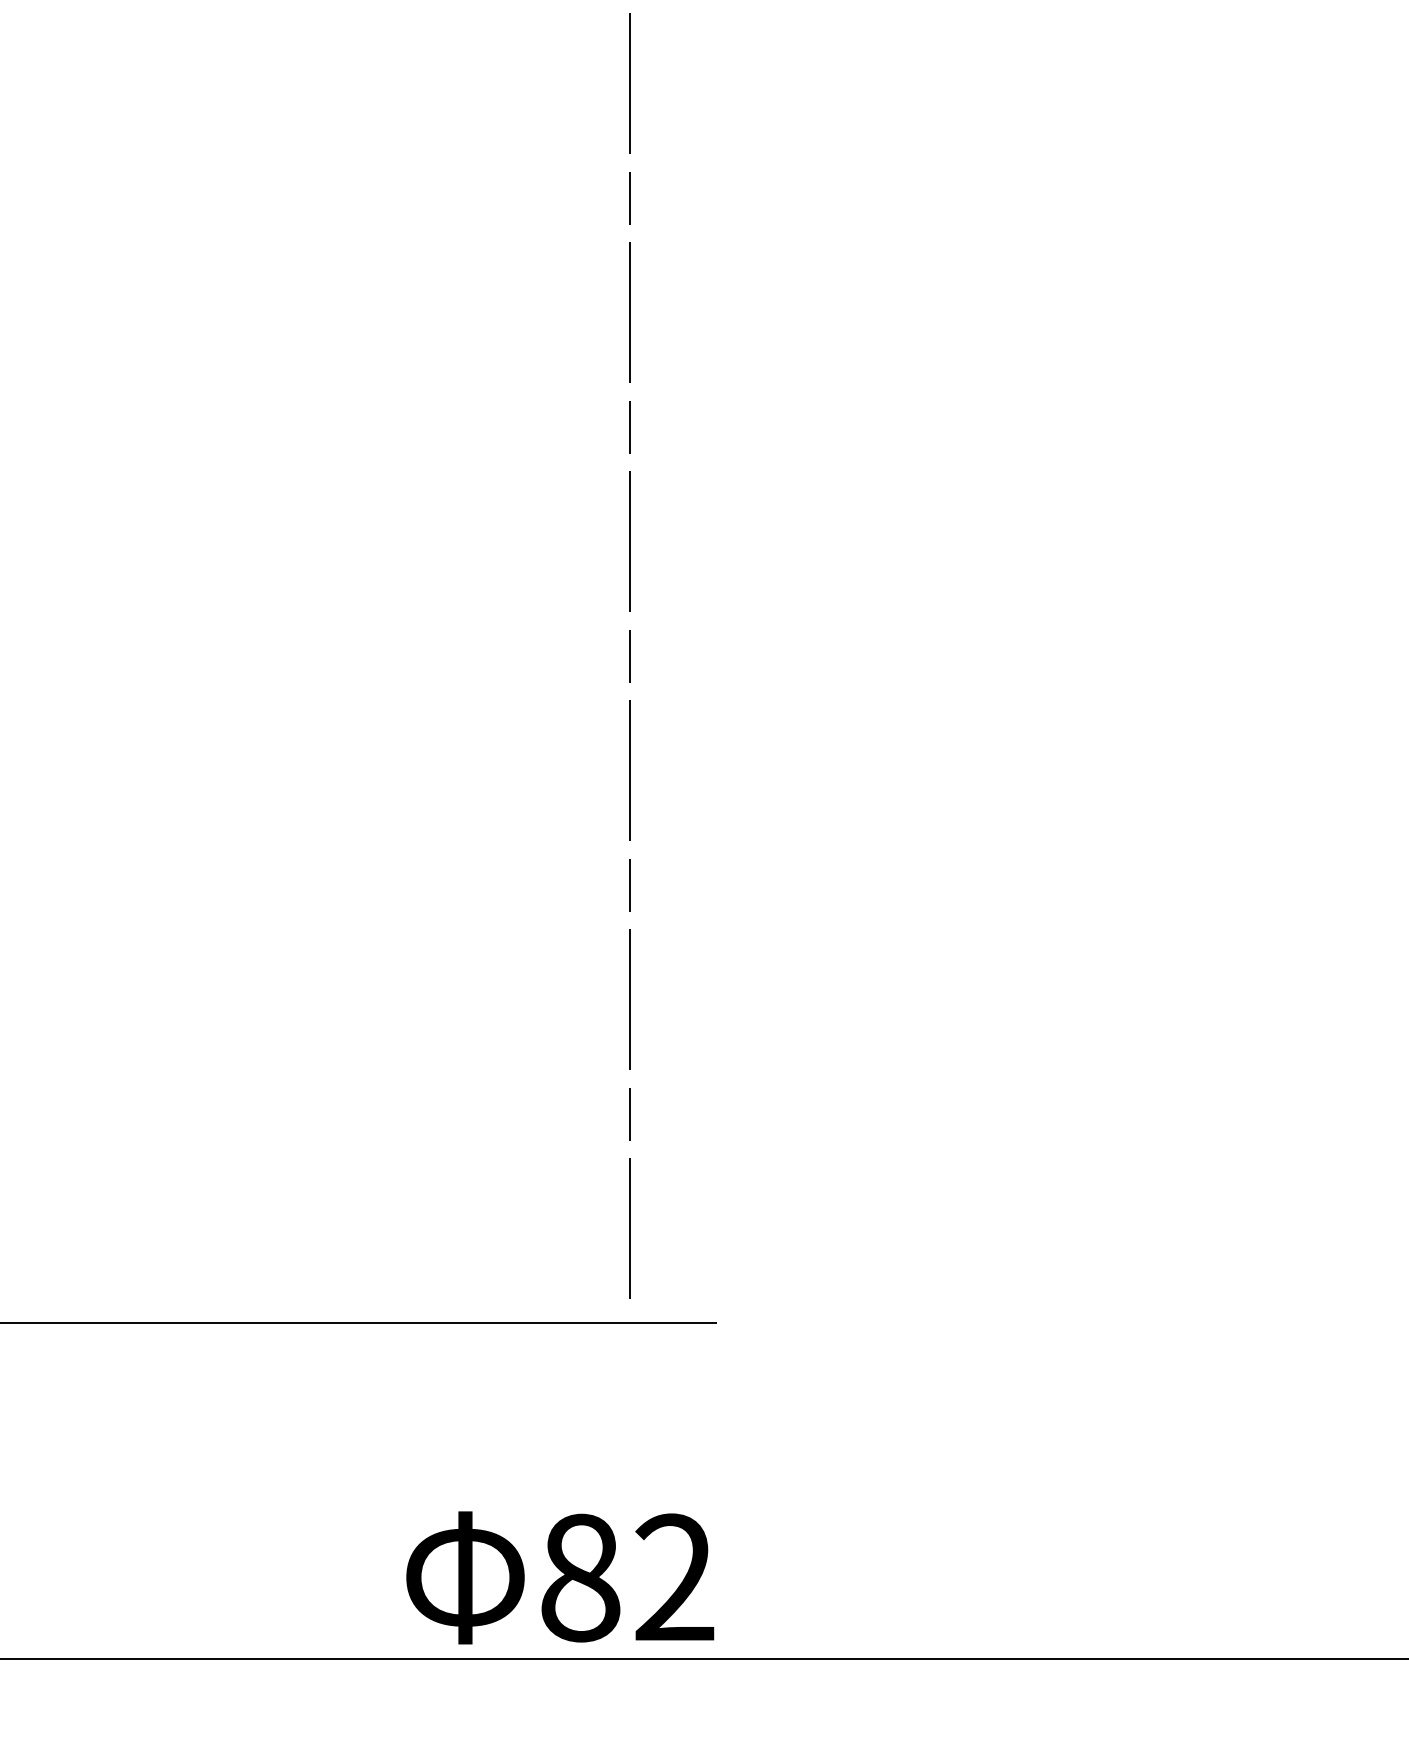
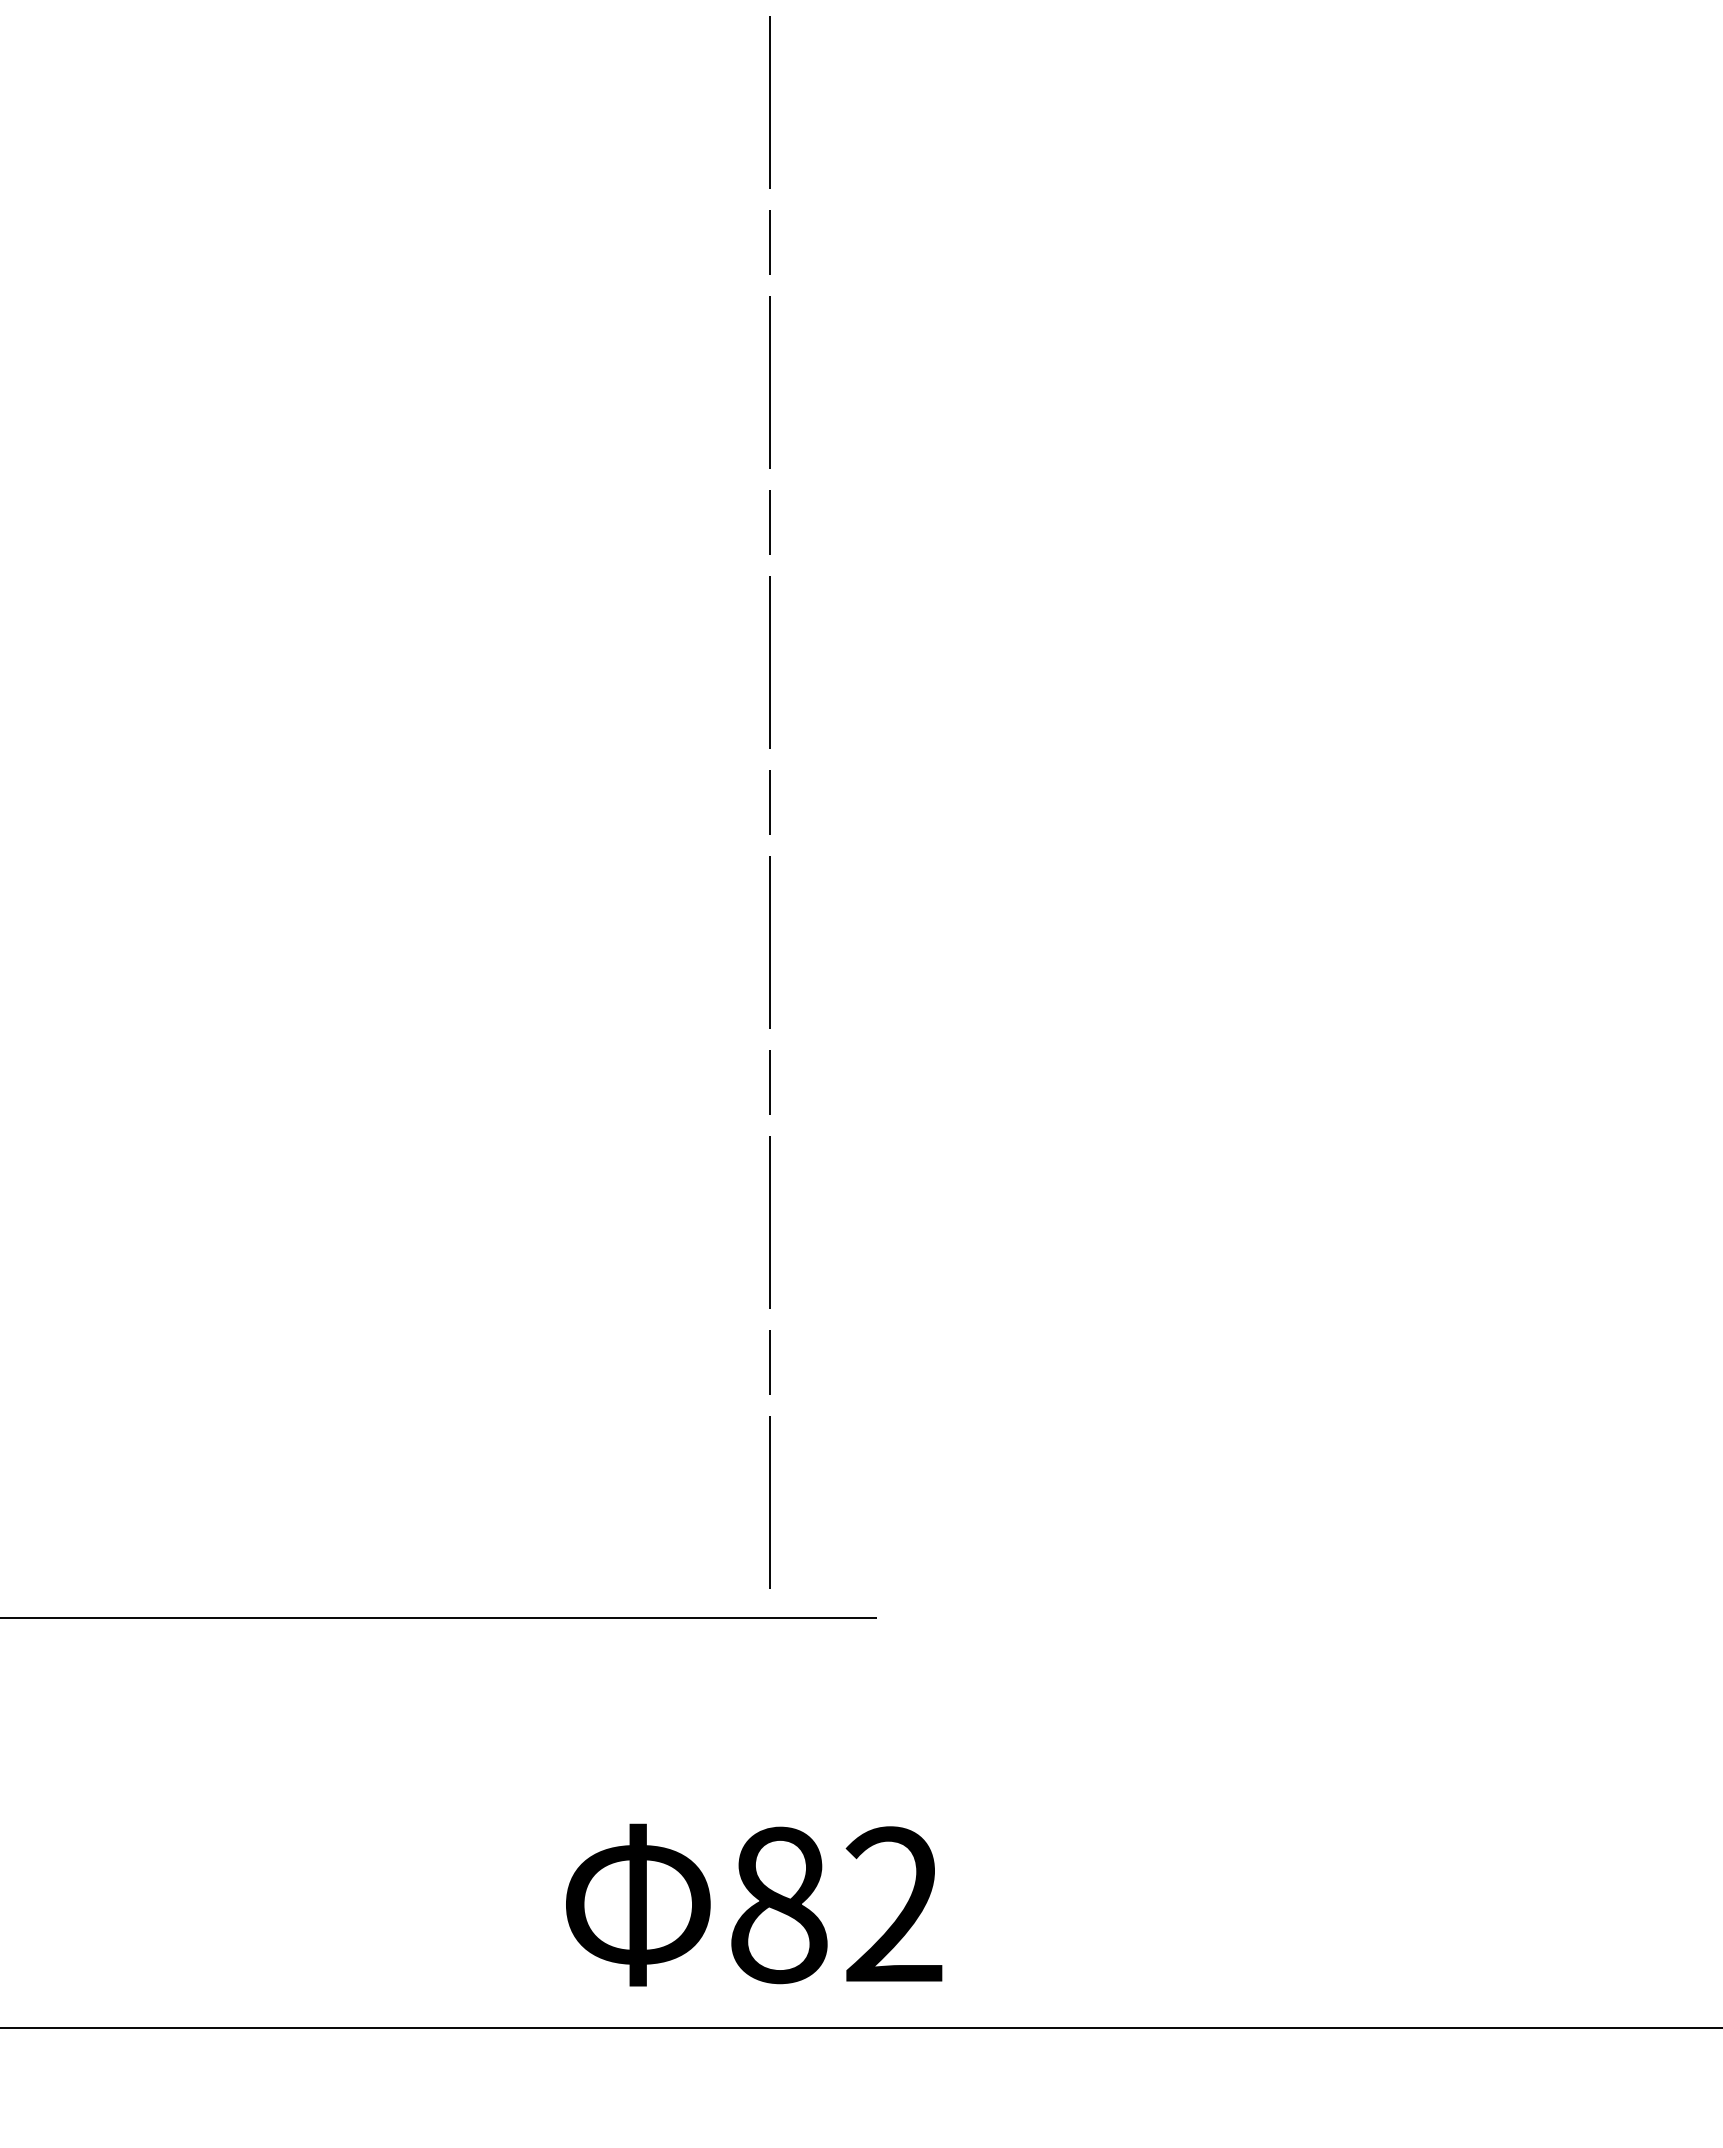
text: (560, 1577) -> (754, 1904), moved

